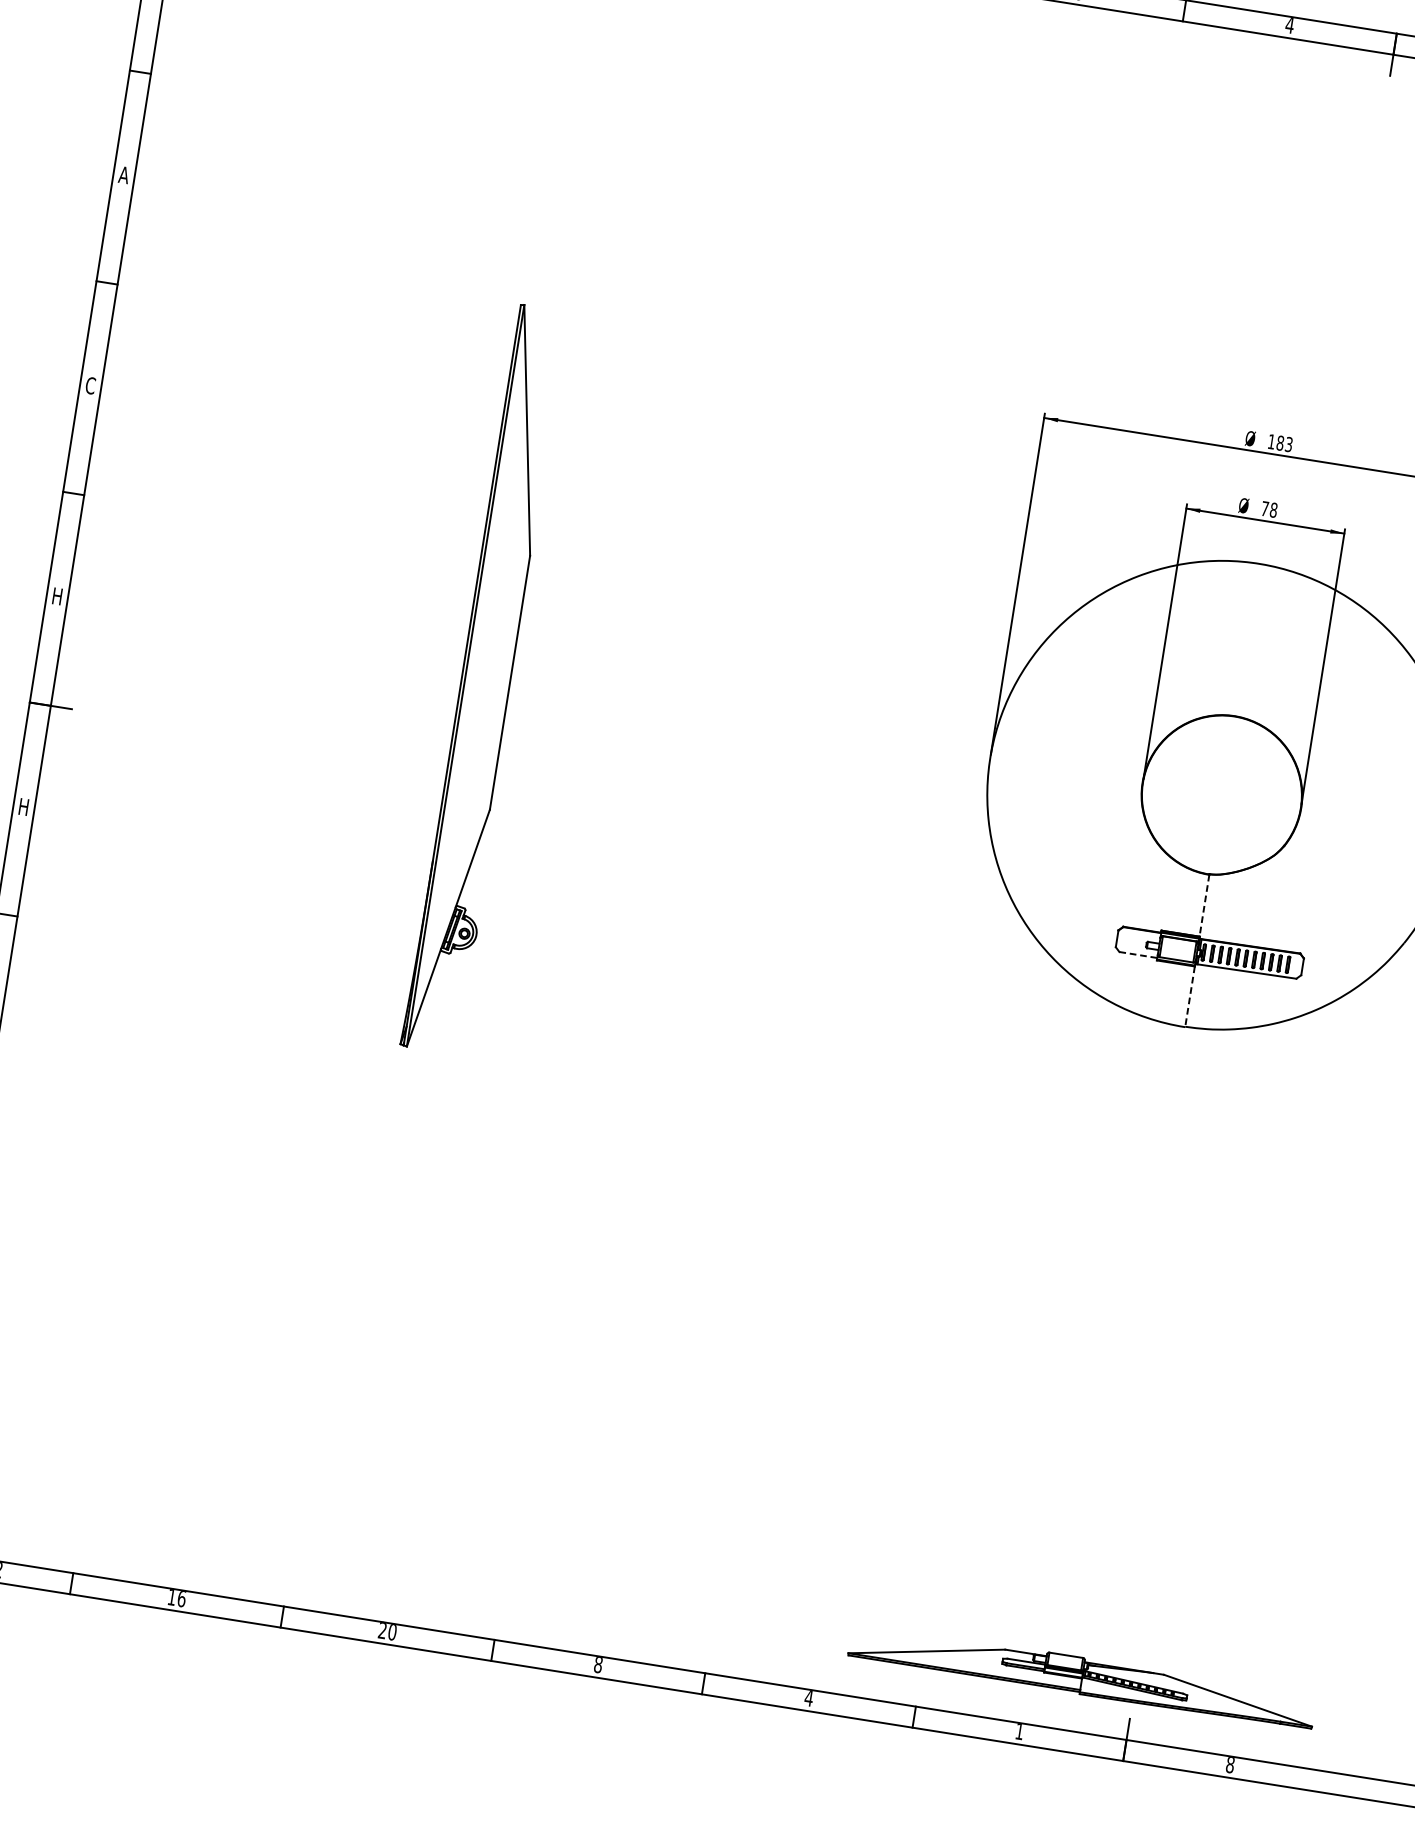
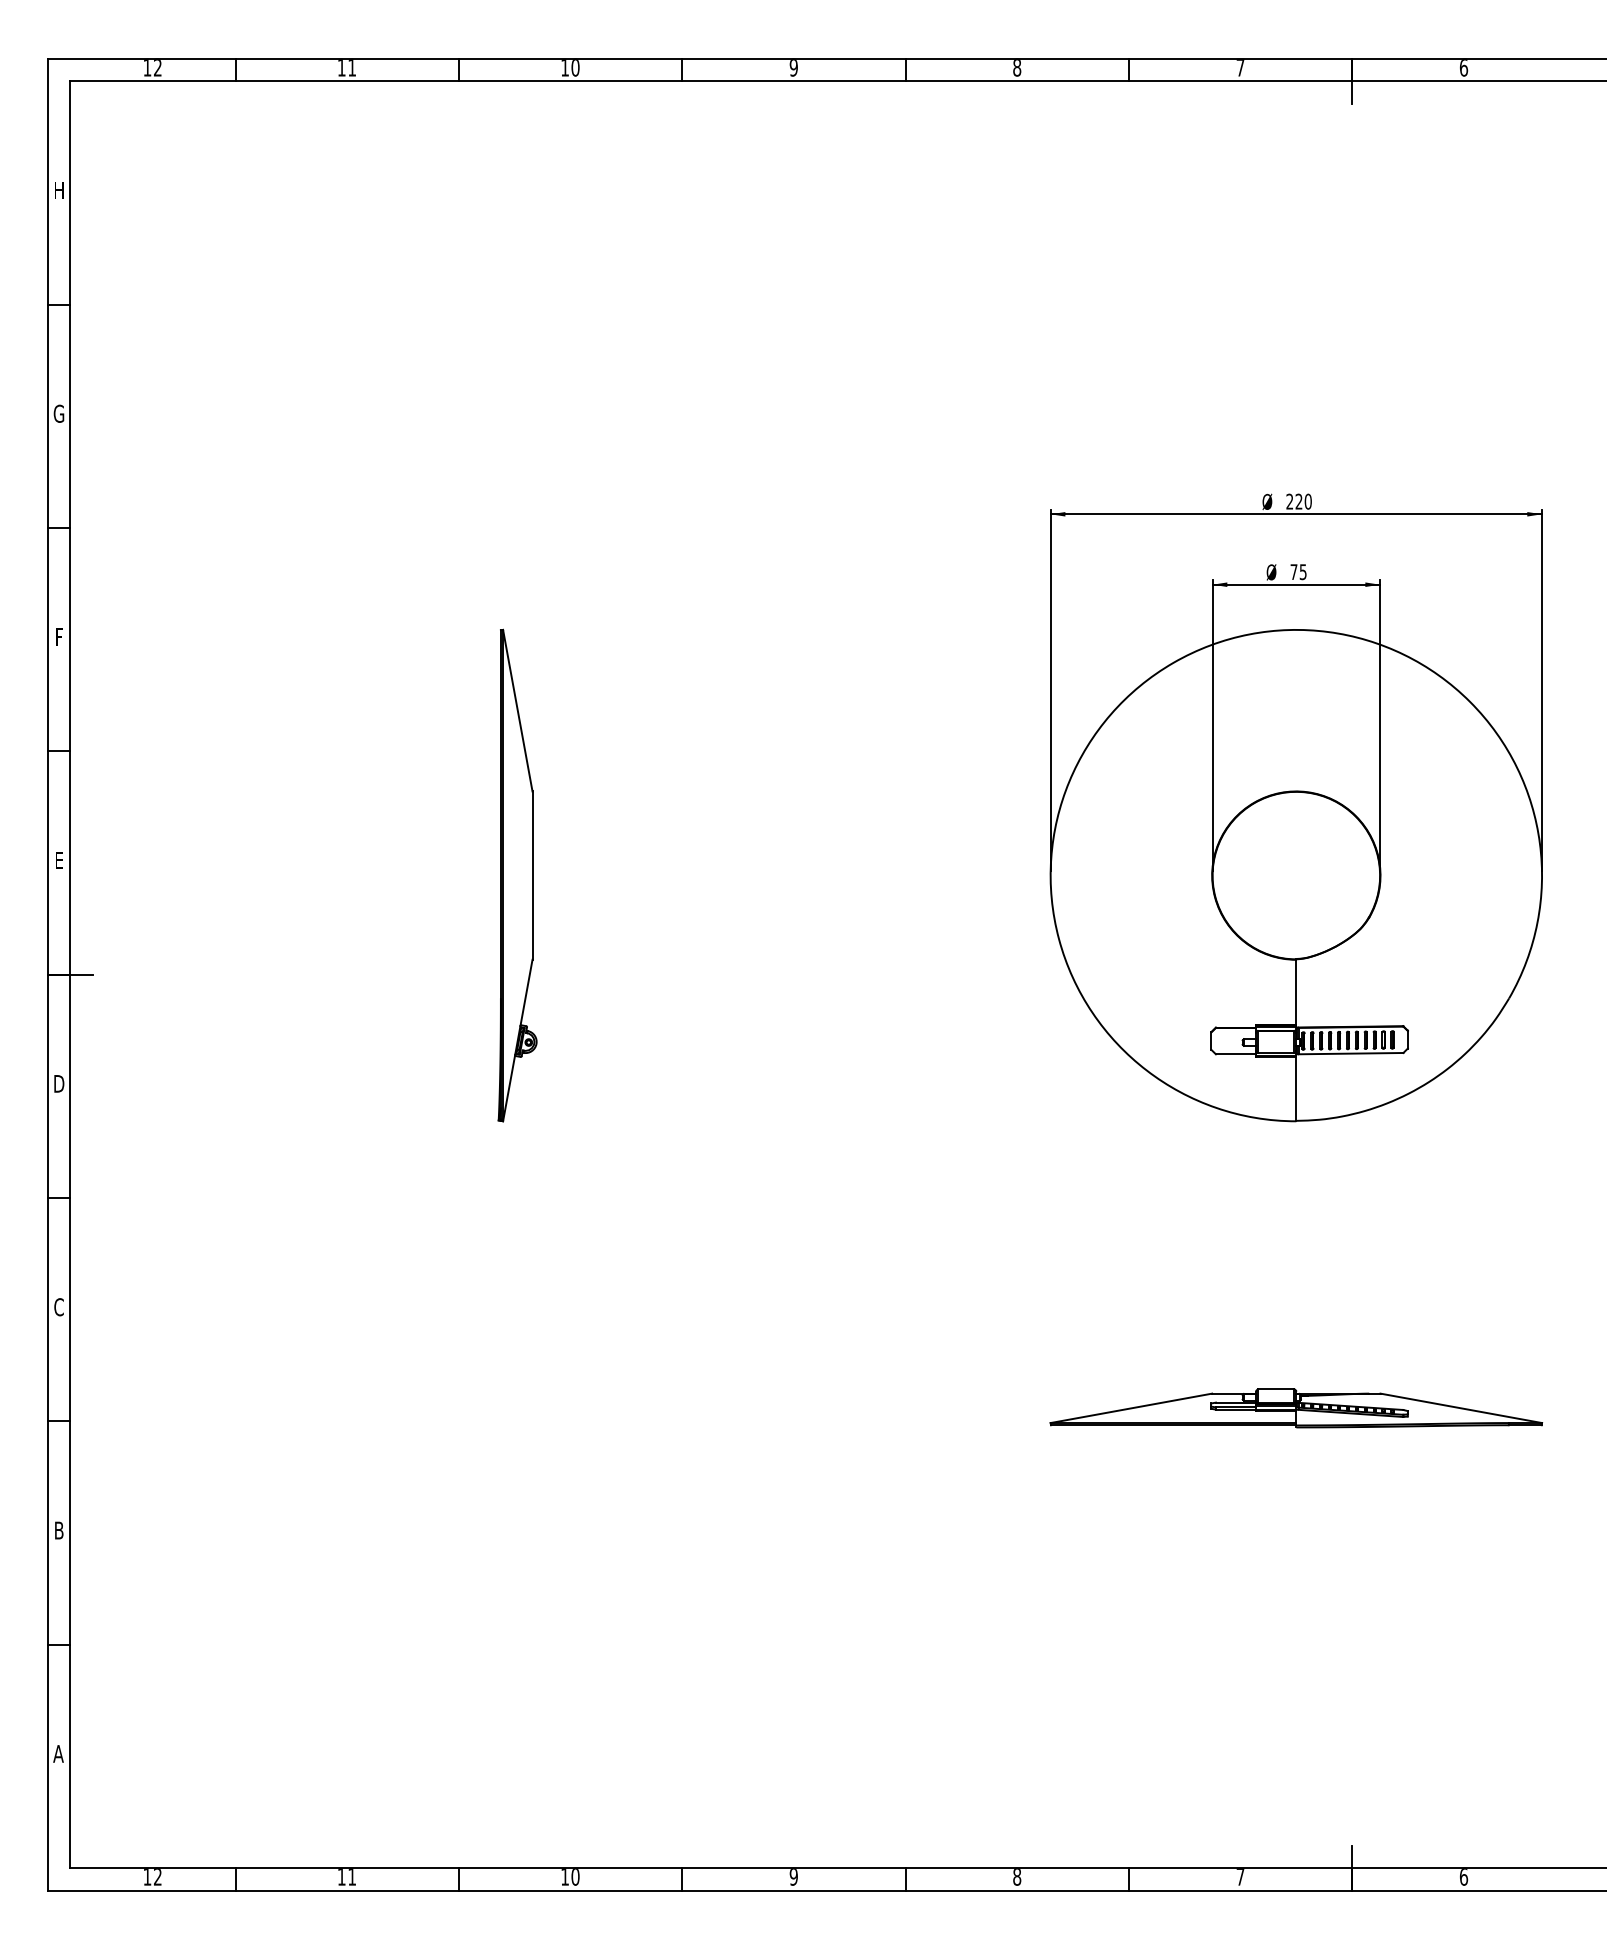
text: (1289, 25) -> (1240, 68), 4 -> 7
text: (123, 174) -> (58, 413), A -> G
text: (90, 385) -> (58, 637), C -> F
text: (1279, 442) -> (1298, 501), 183 -> 220
text: (1273, 510) -> (1302, 572), 78 -> 75
text: (57, 596) -> (59, 860), H -> E
part: (487, 679) -> (517, 875), size x0.62
text: (24, 806) -> (59, 1083), H -> D
line: (1204, 905) -> (1296, 992), dashed -> solid
line: (1138, 955) -> (1236, 1054), dashed -> solid
line: (1190, 997) -> (1296, 1089), dashed -> solid
text: (182, 1599) -> (352, 1877), 16 -> 11
text: (382, 1631) -> (564, 1877), 20 -> 10
text: (598, 1665) -> (793, 1877), 8 -> 9
part: (1082, 1676) -> (1296, 1408), moved
text: (808, 1698) -> (1016, 1877), 4 -> 8
text: (1019, 1732) -> (1240, 1877), 1 -> 7
text: (1229, 1765) -> (1463, 1877), 8 -> 6

